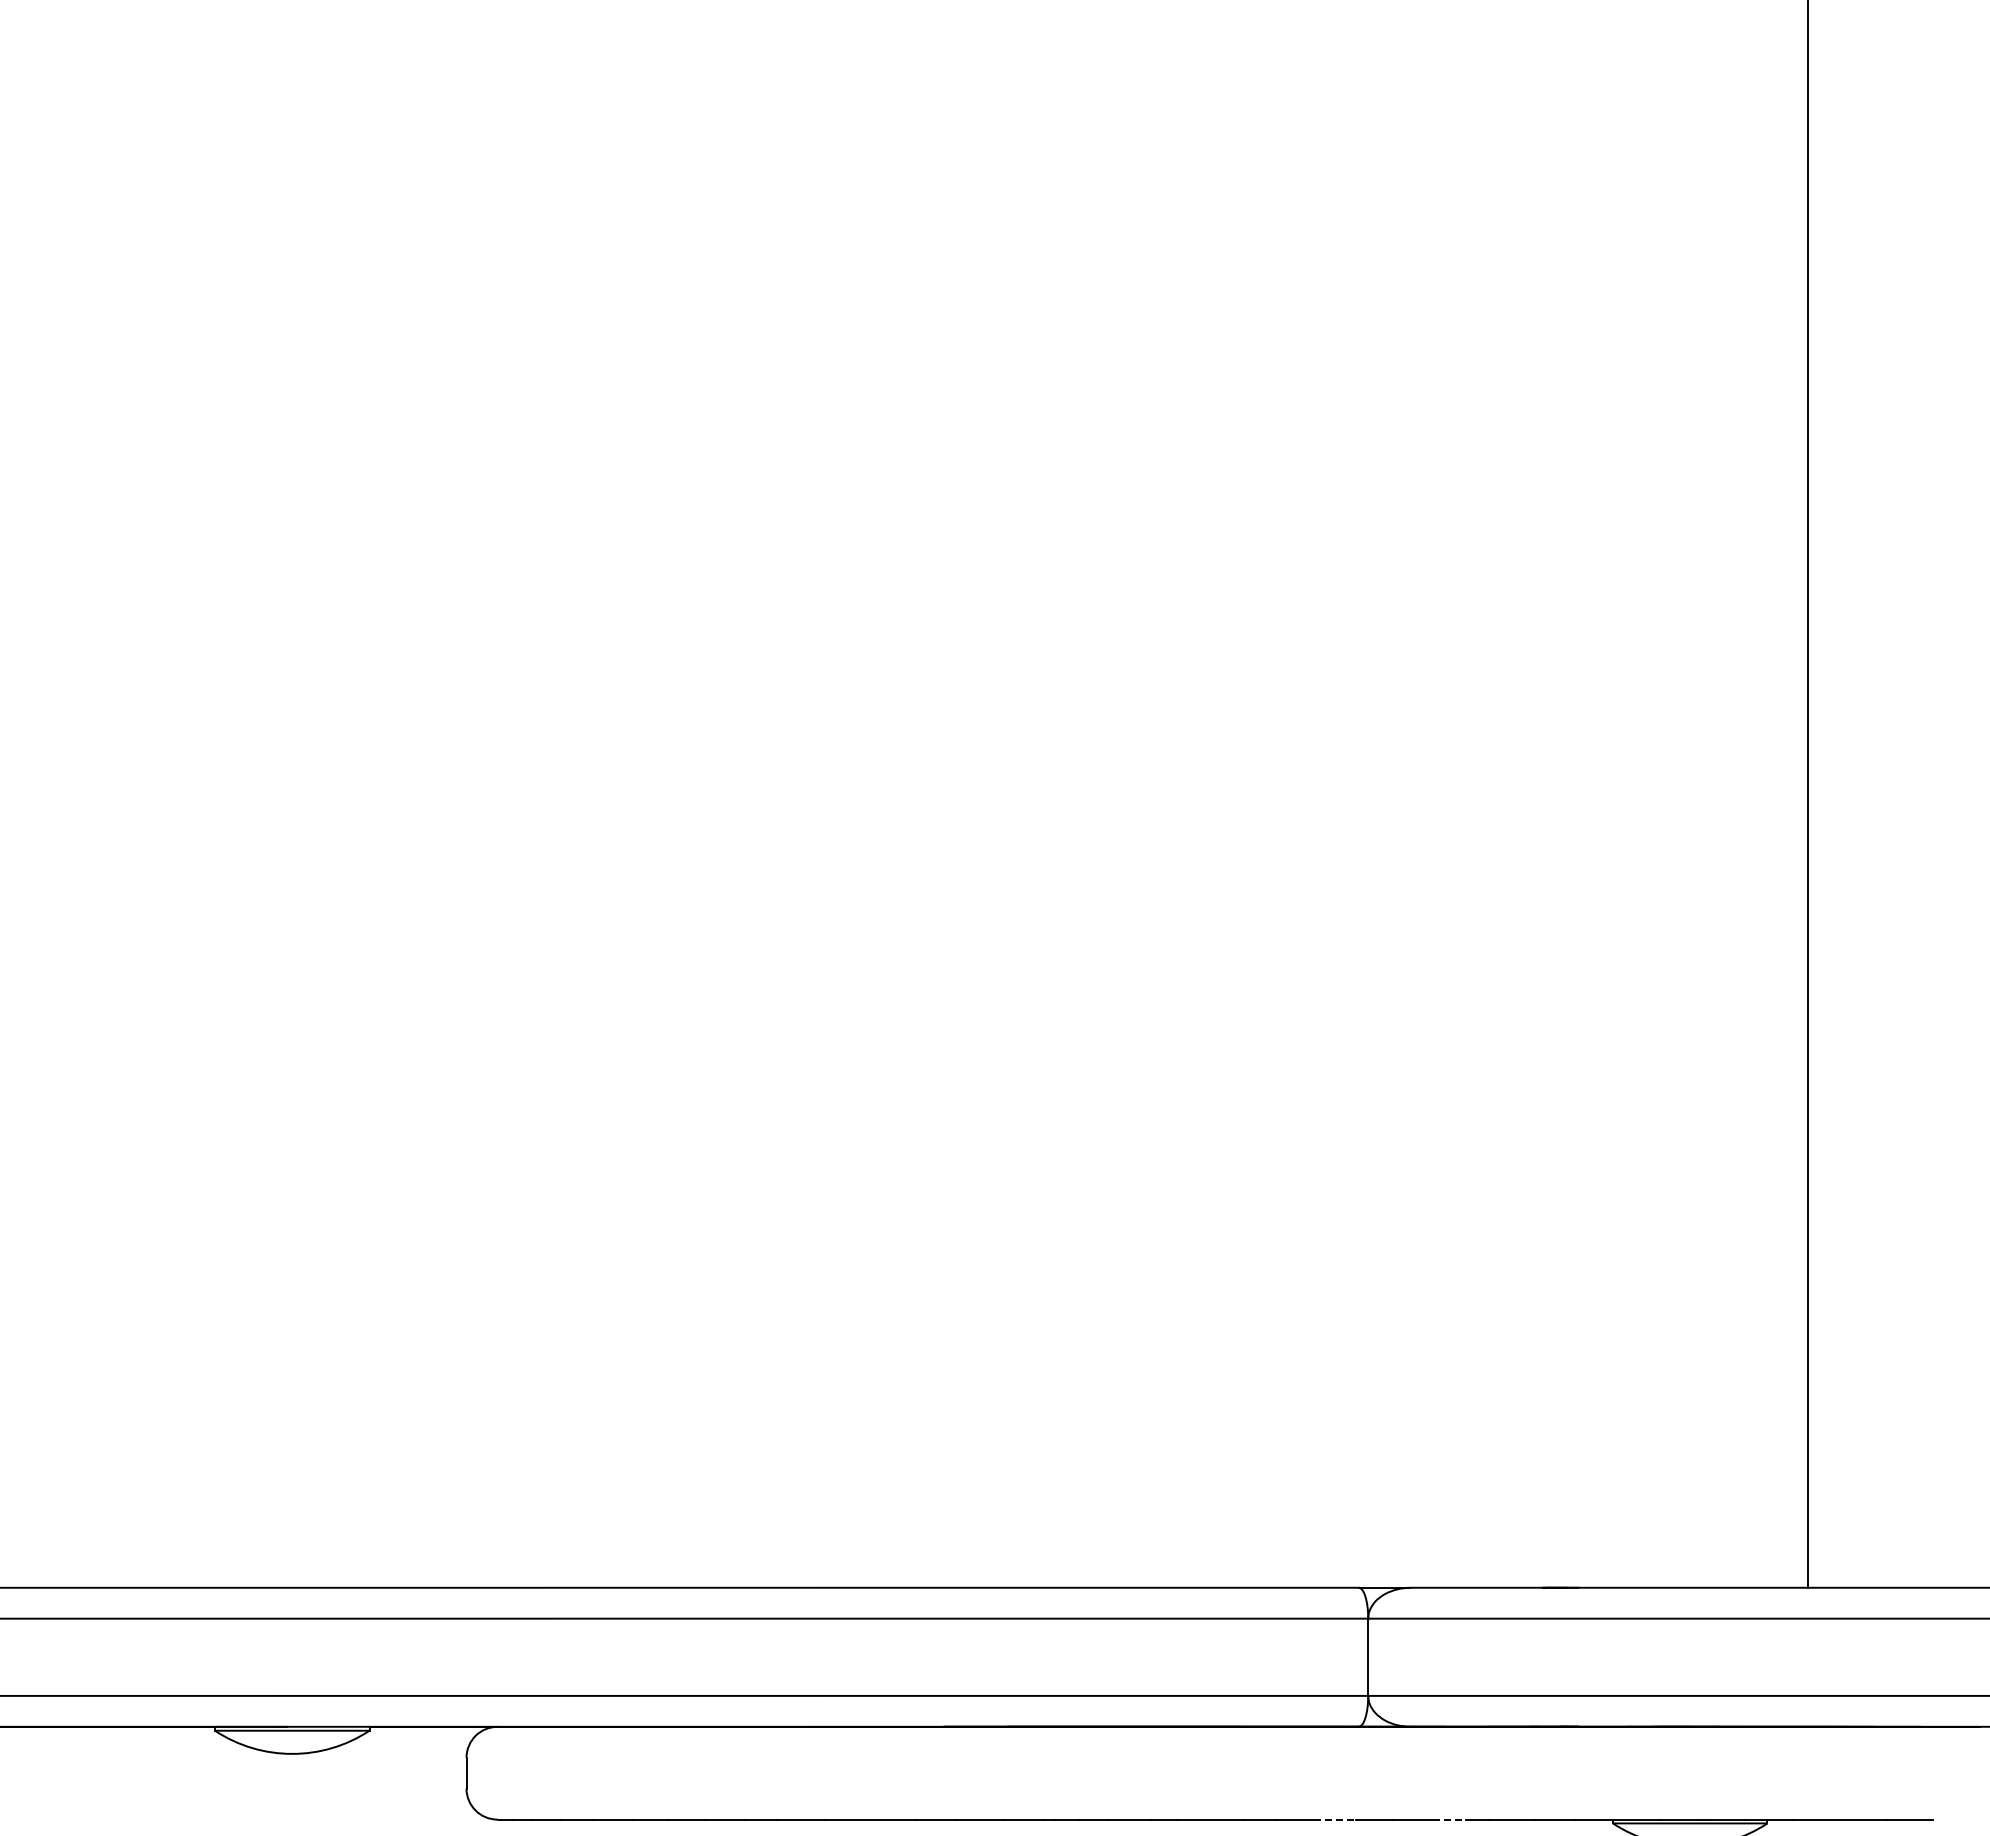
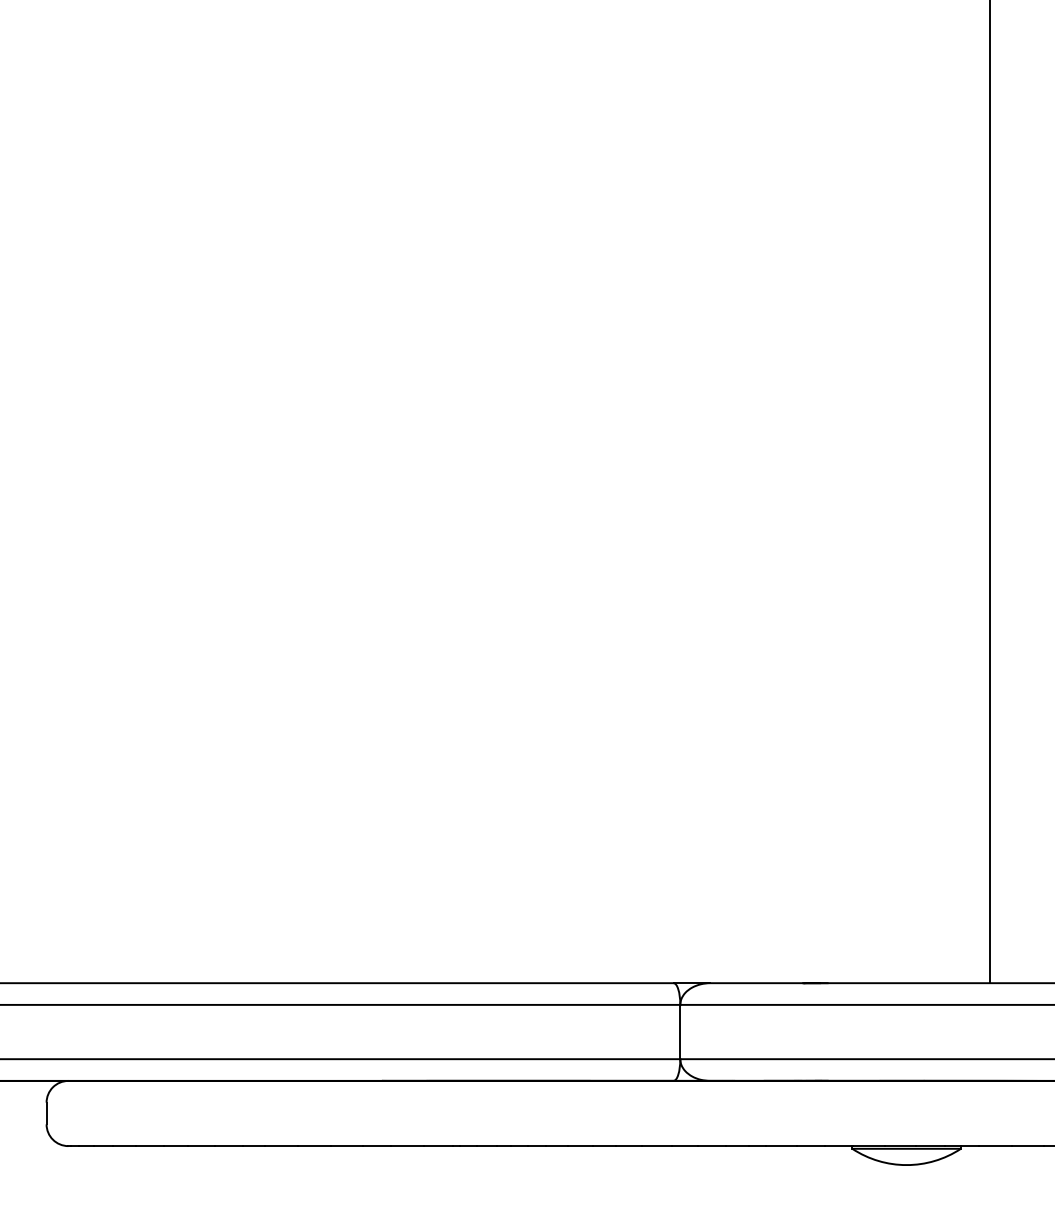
line: (1335, 1819) -> (657, 1146), dashed -> solid
line: (1450, 1819) -> (738, 1146), dashed -> solid

